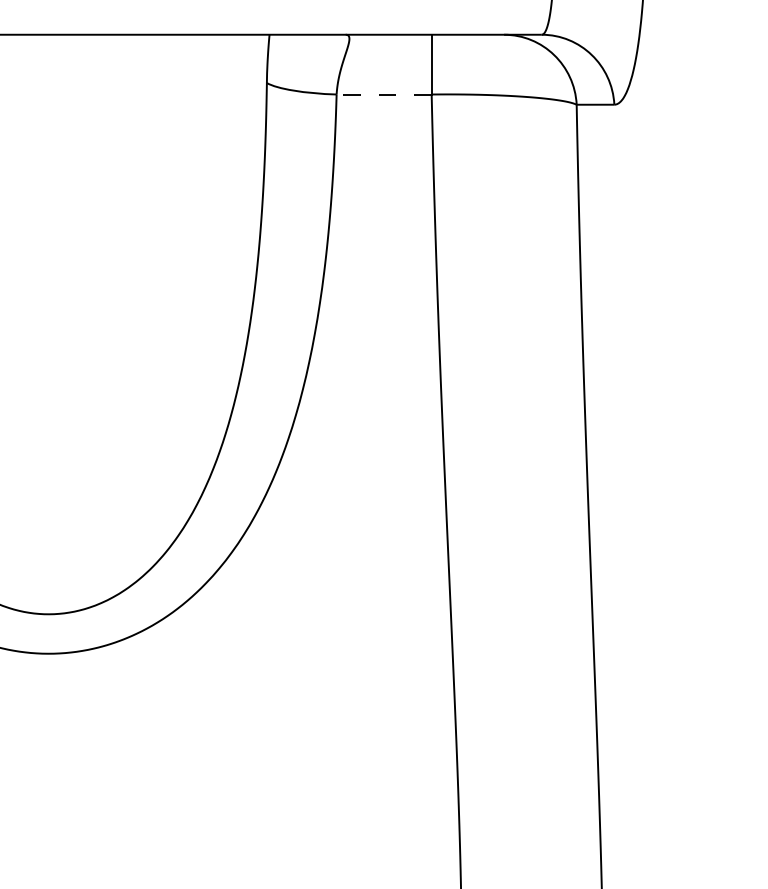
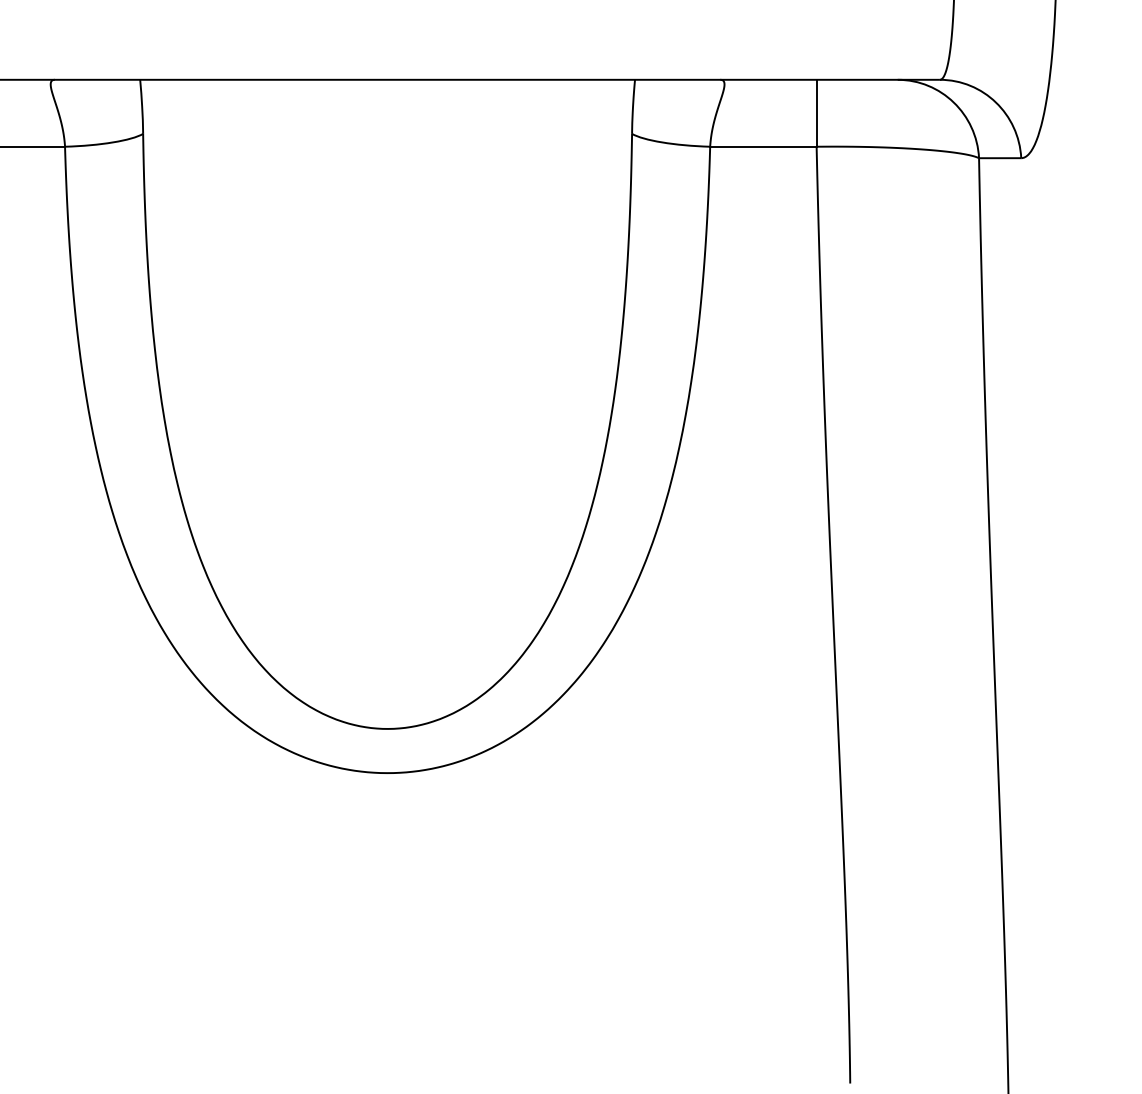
line: (383, 94) -> (762, 146), dashed -> solid

